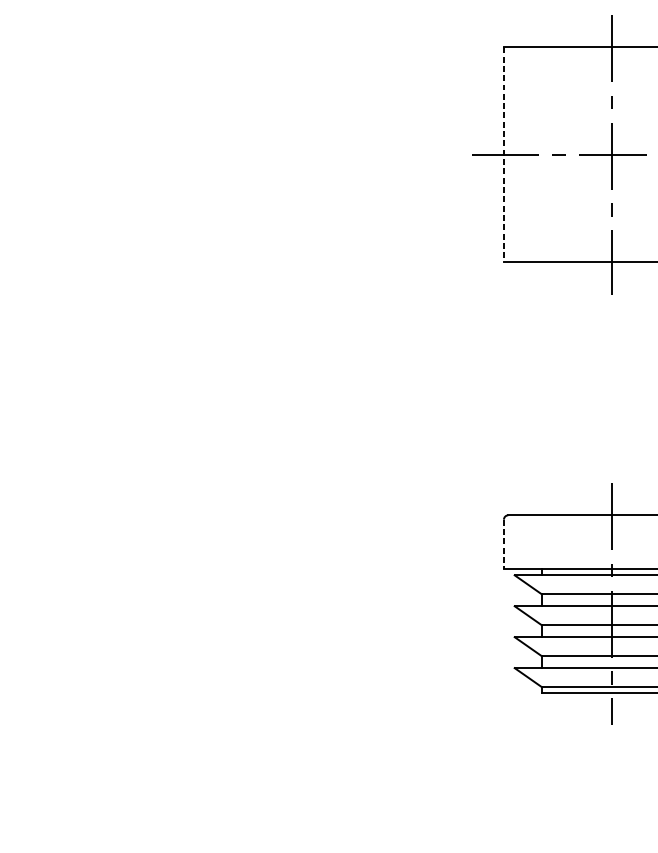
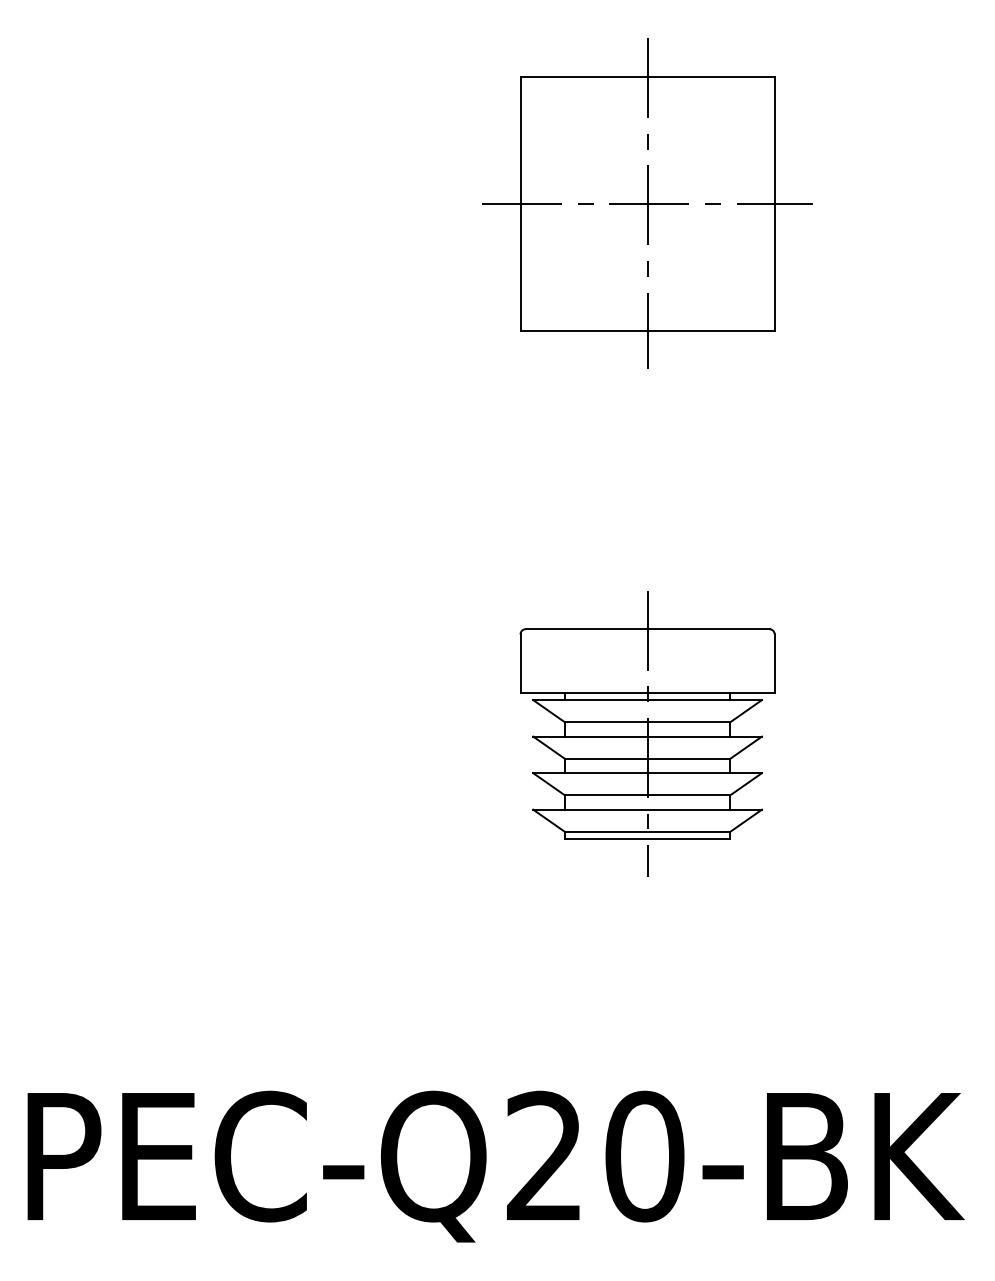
line: (503, 155) -> (520, 204), dashed -> solid
line: (503, 545) -> (520, 664), dashed -> solid

